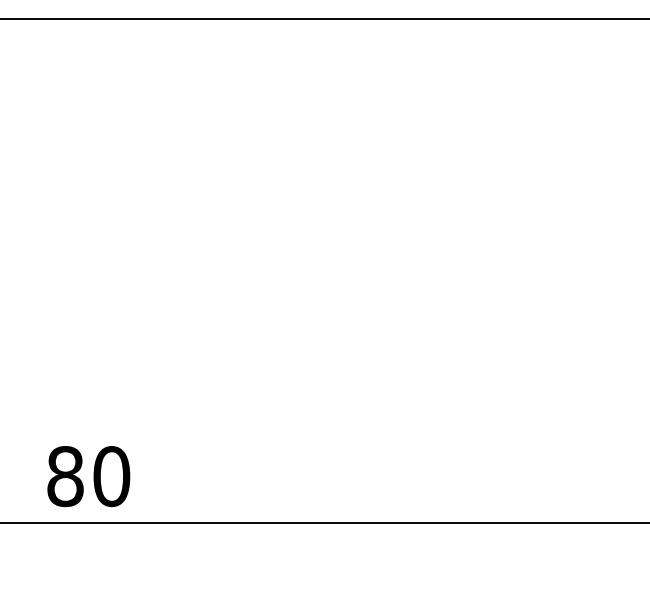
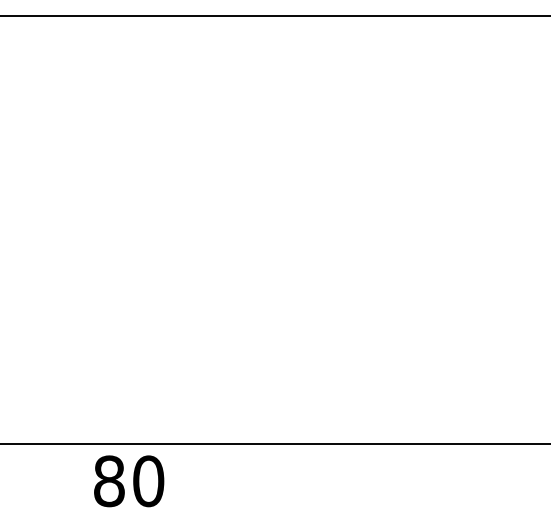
text: (89, 476) -> (129, 481), moved

